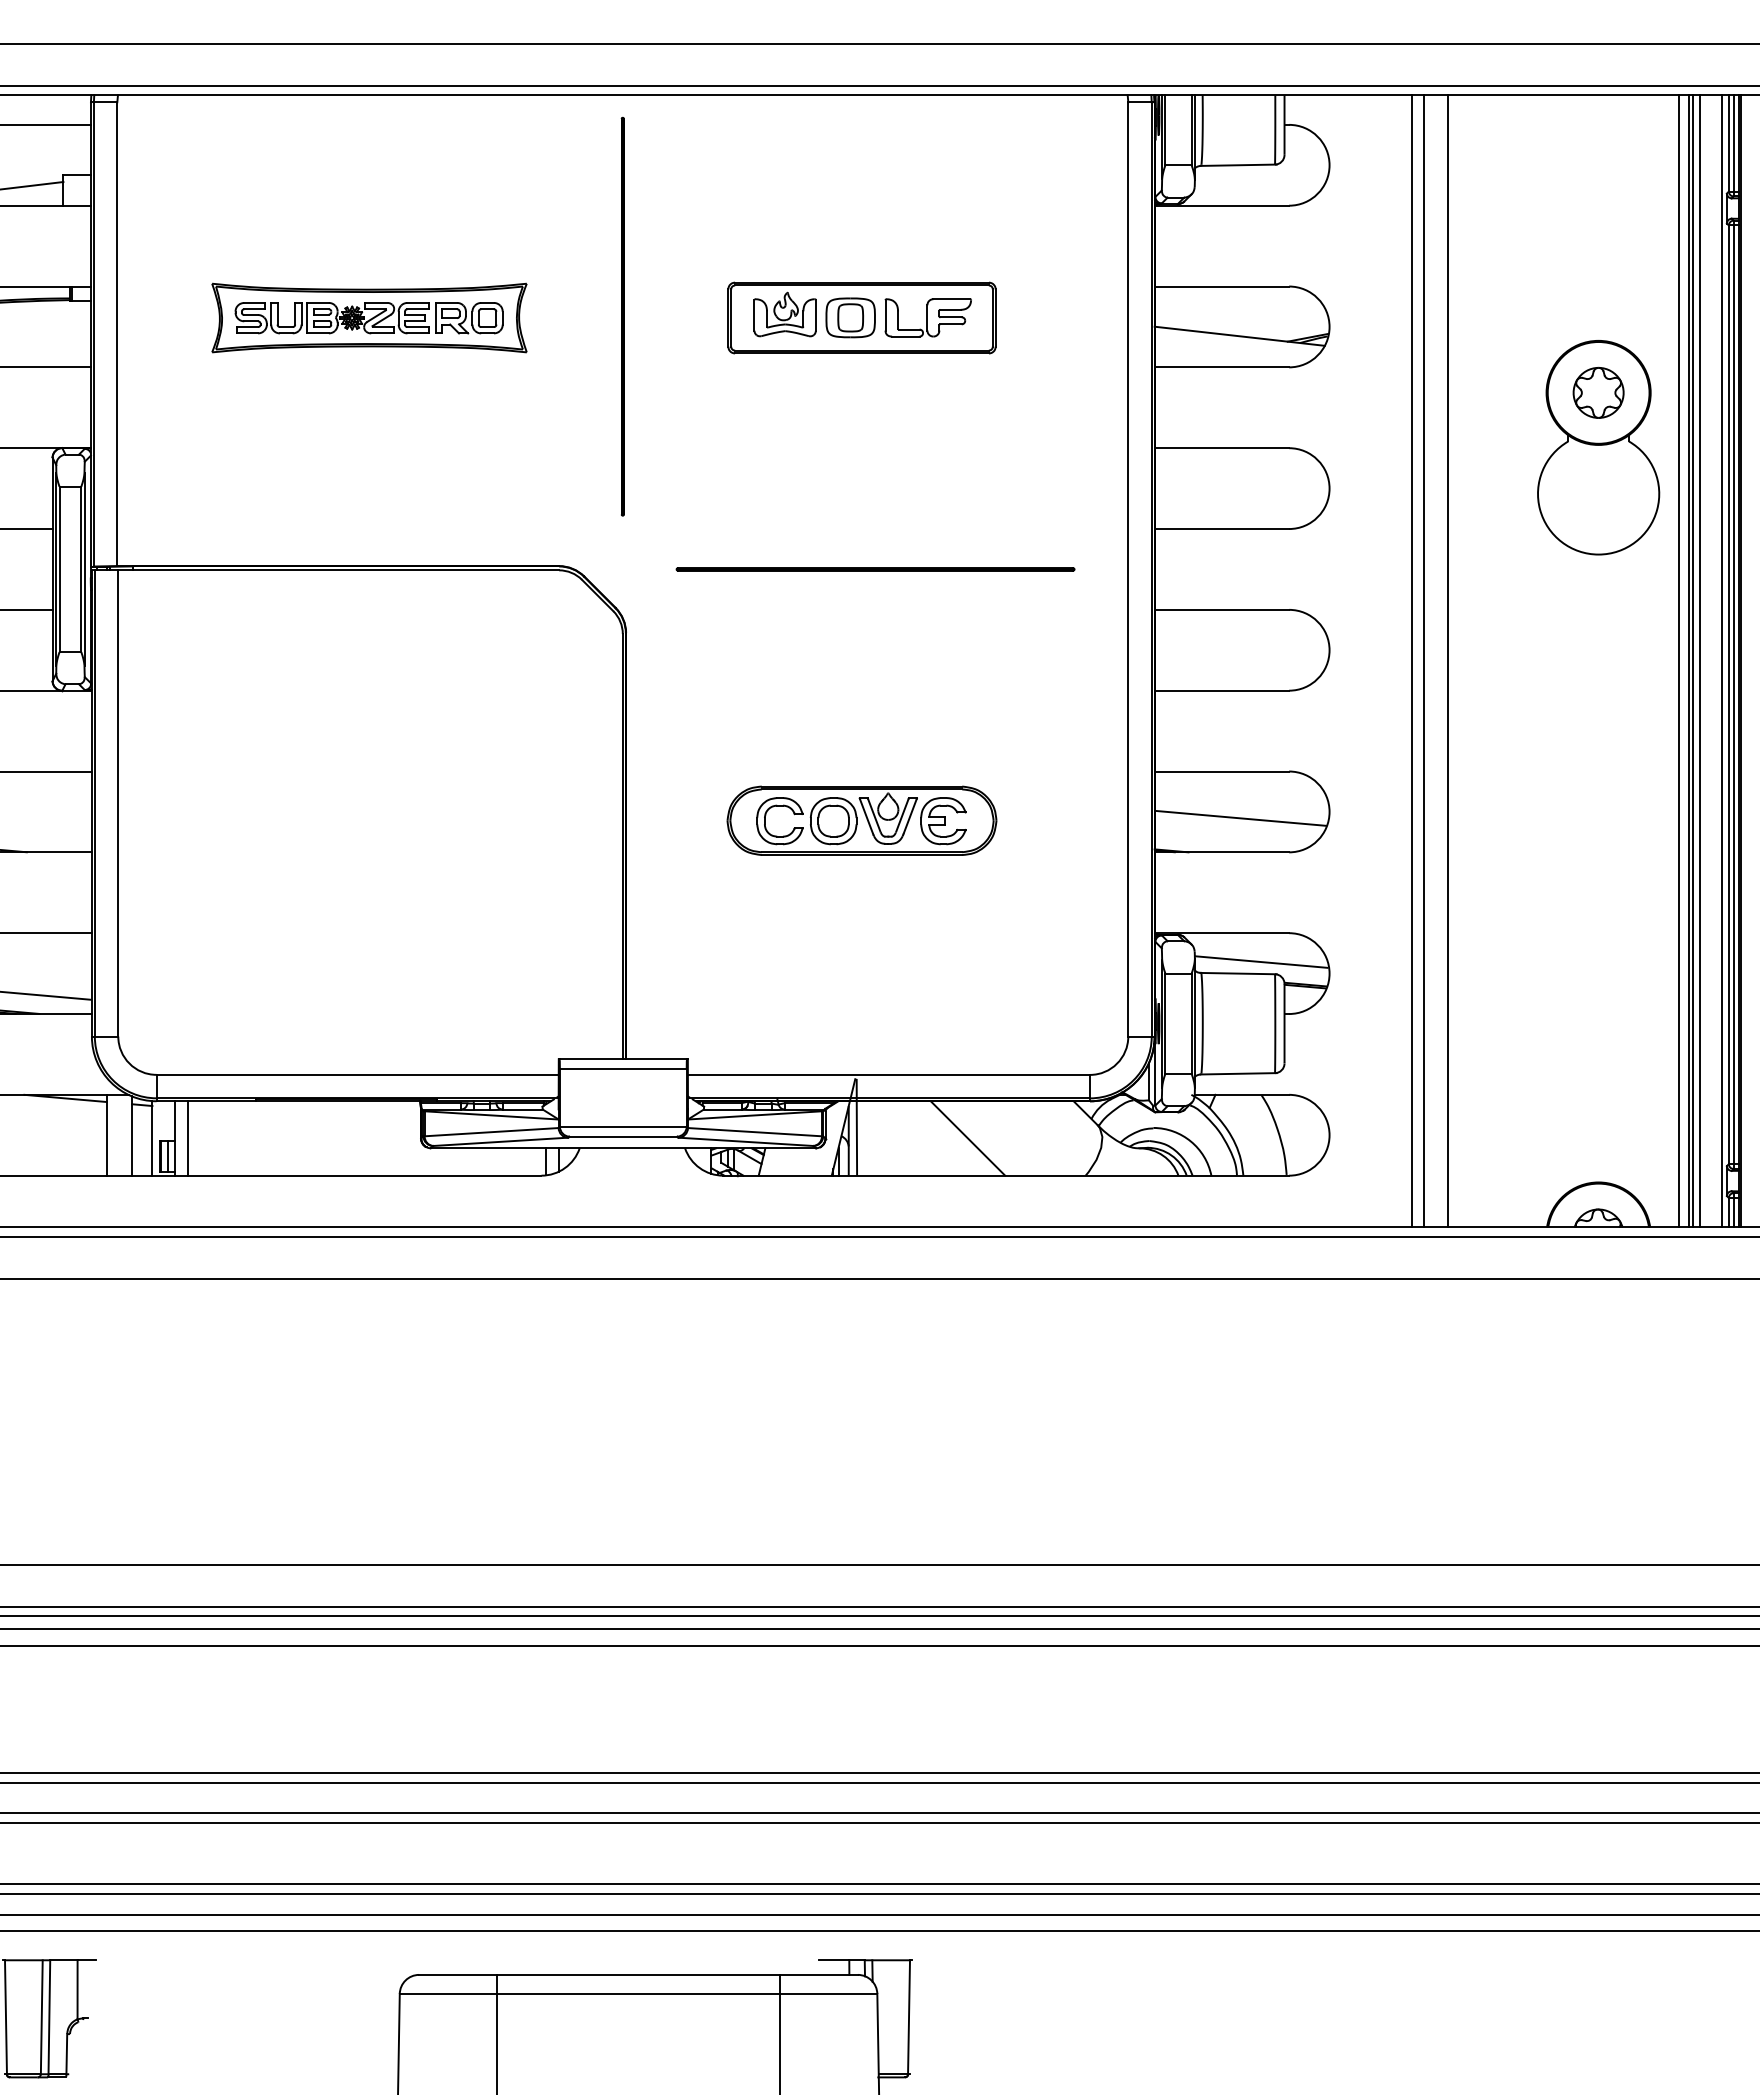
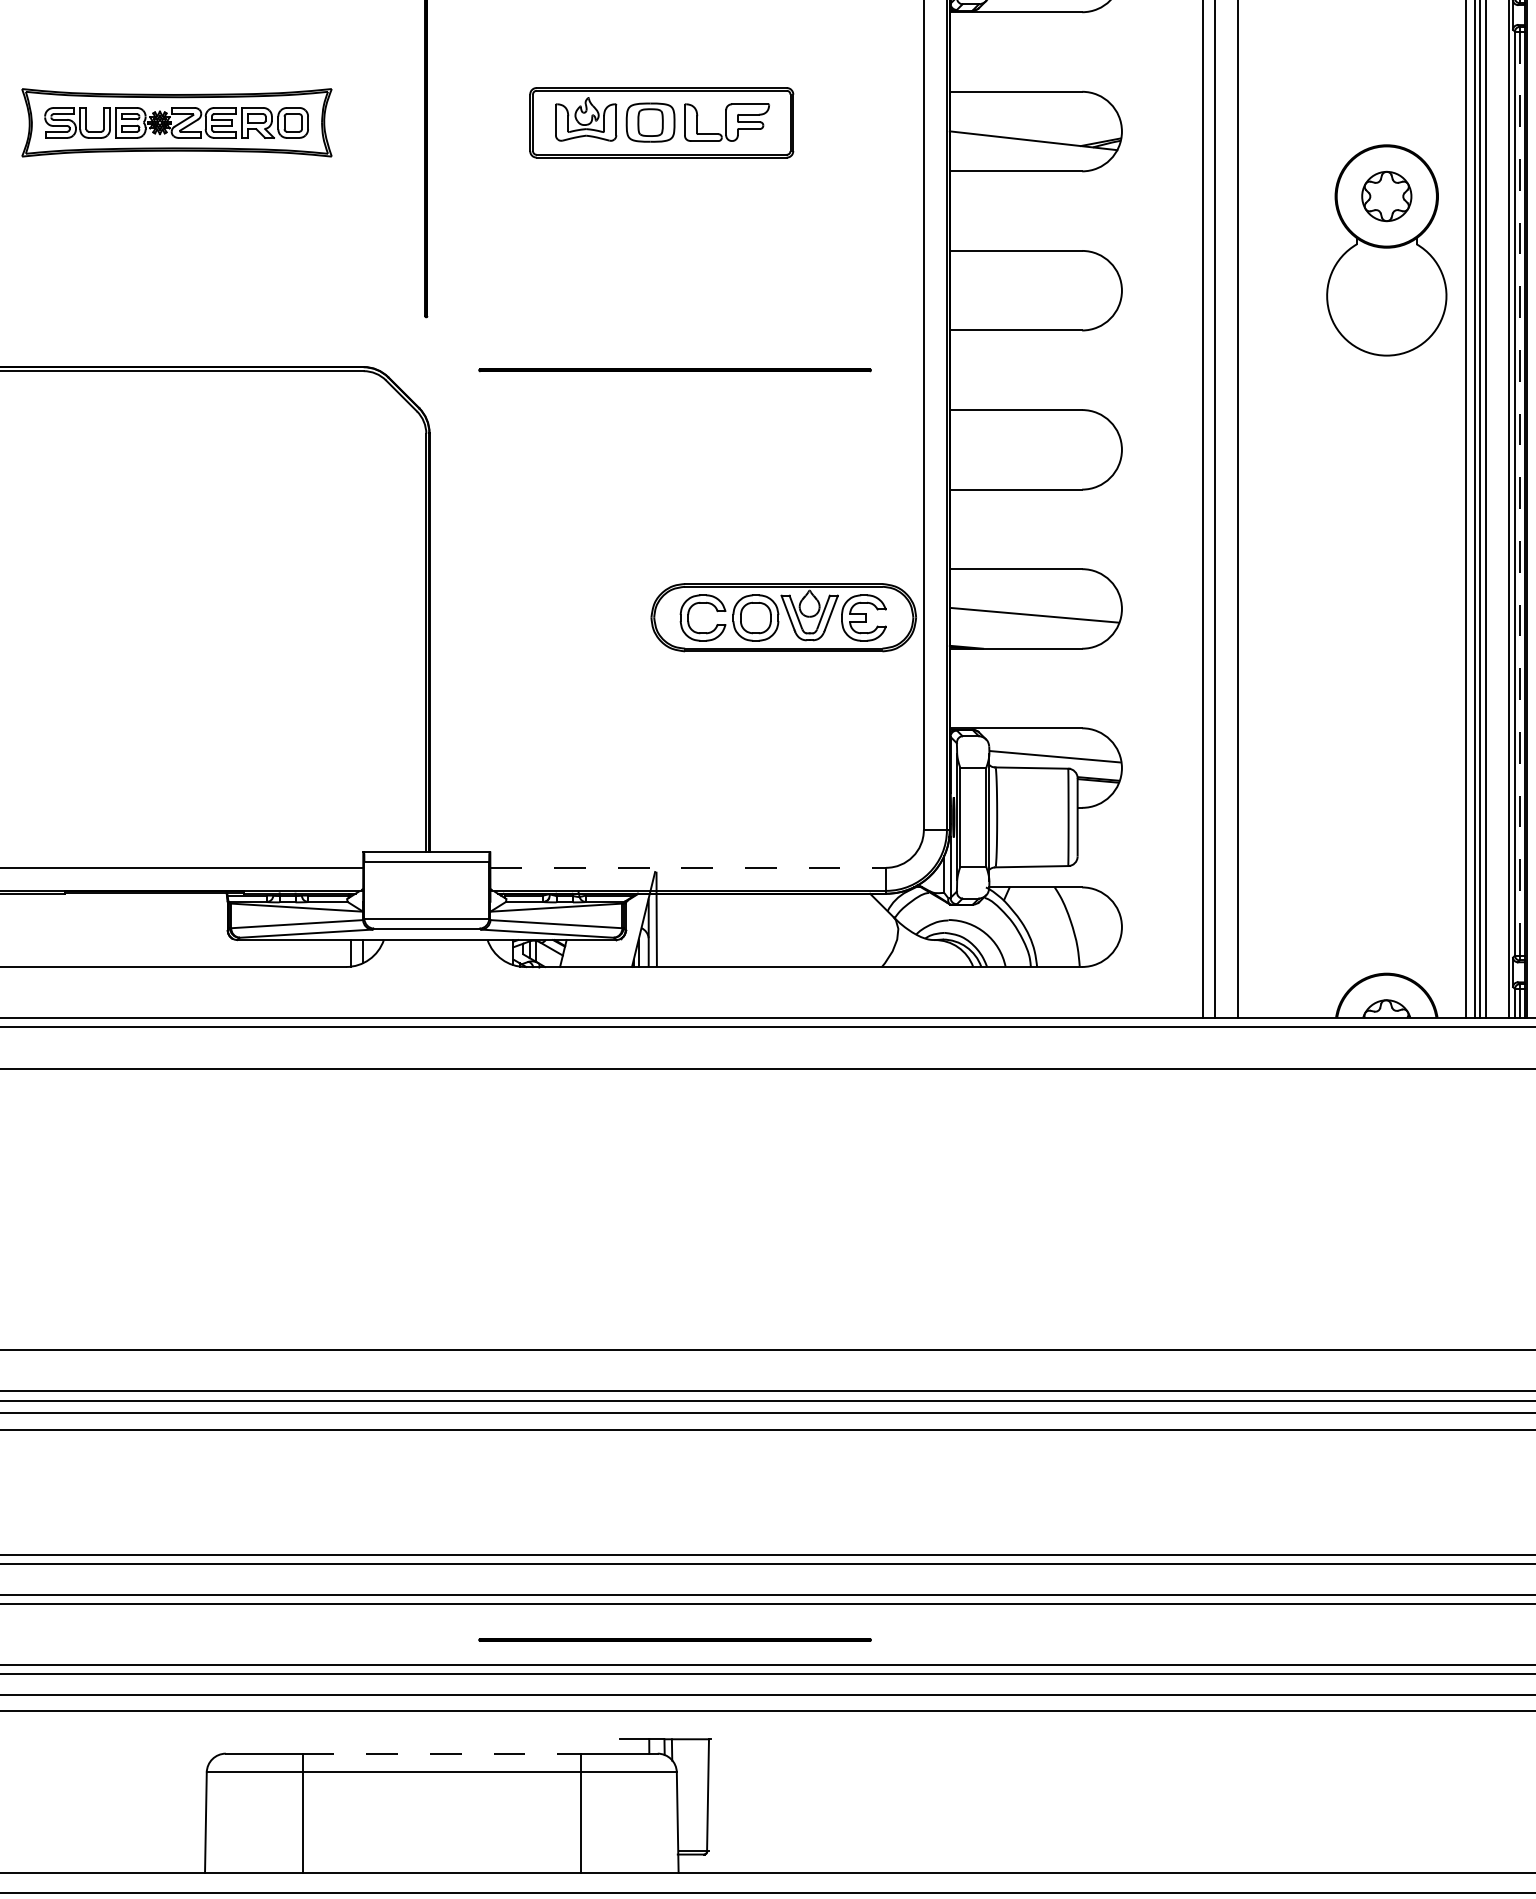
line: (1733, 695) -> (1519, 494), solid -> dashed
part: (861, 820) -> (783, 617), moved
line: (889, 1074) -> (688, 867), solid -> dashed
line: (967, 1138) -> (765, 930), removed
line: (875, 1859) -> (675, 1640), added
line: (639, 1974) -> (442, 1753), solid -> dashed

